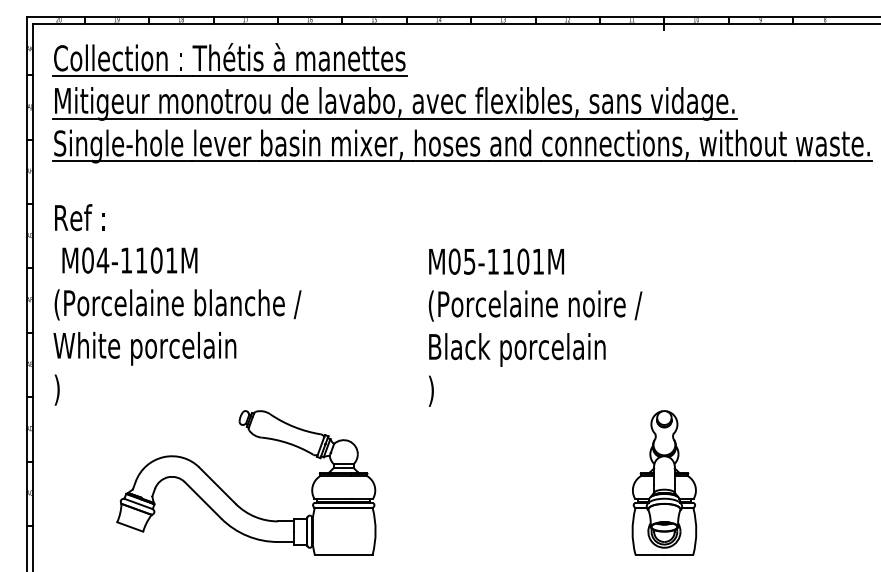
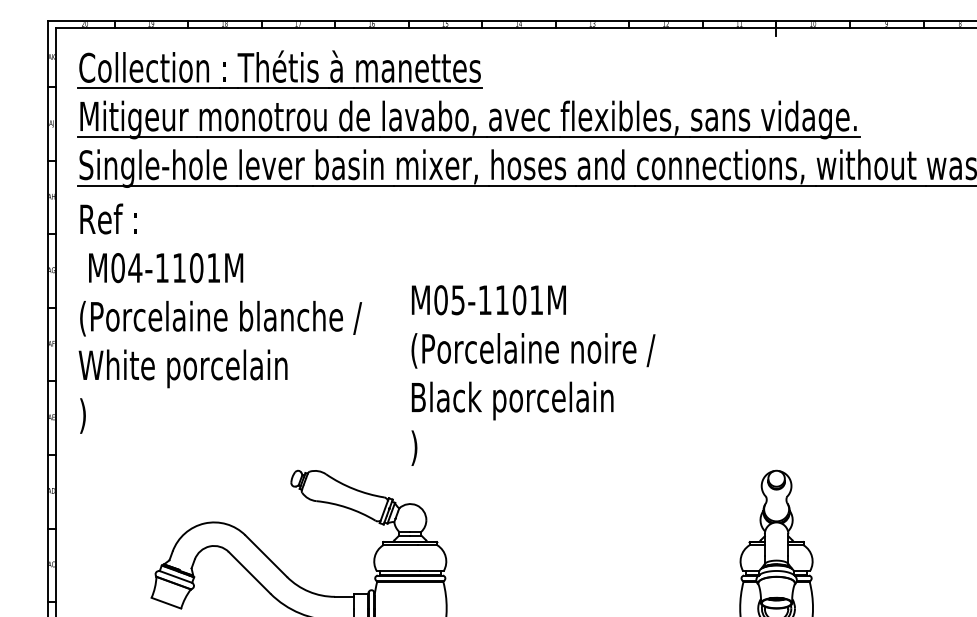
text: (177, 304) -> (220, 318), moved
text: (535, 327) -> (533, 375), moved

